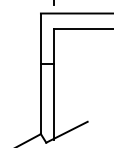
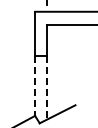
line: (41, 100) -> (35, 86), solid -> dashed
line: (54, 102) -> (46, 88), solid -> dashed

